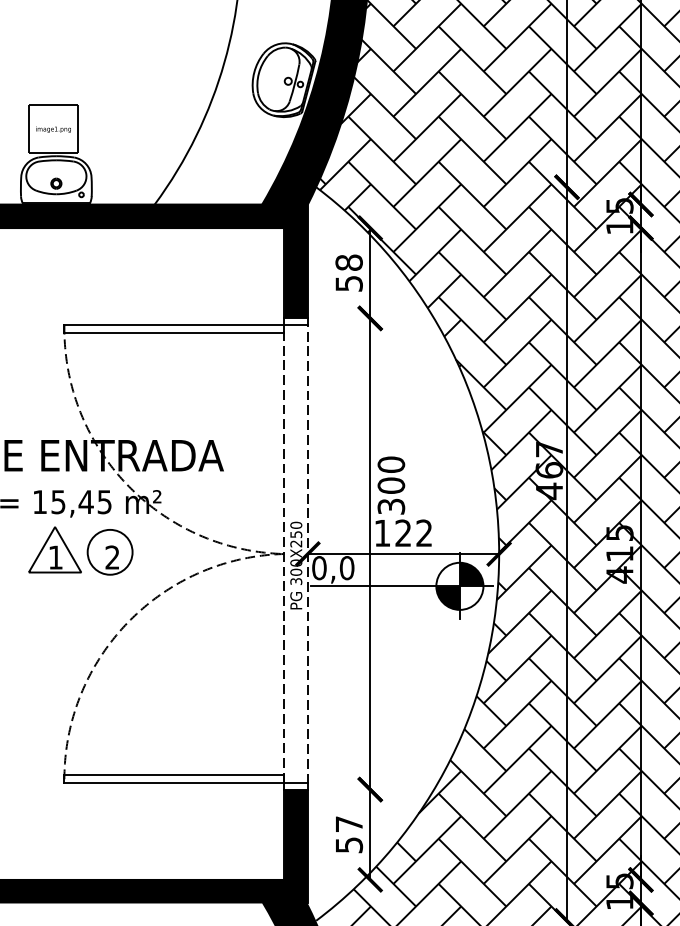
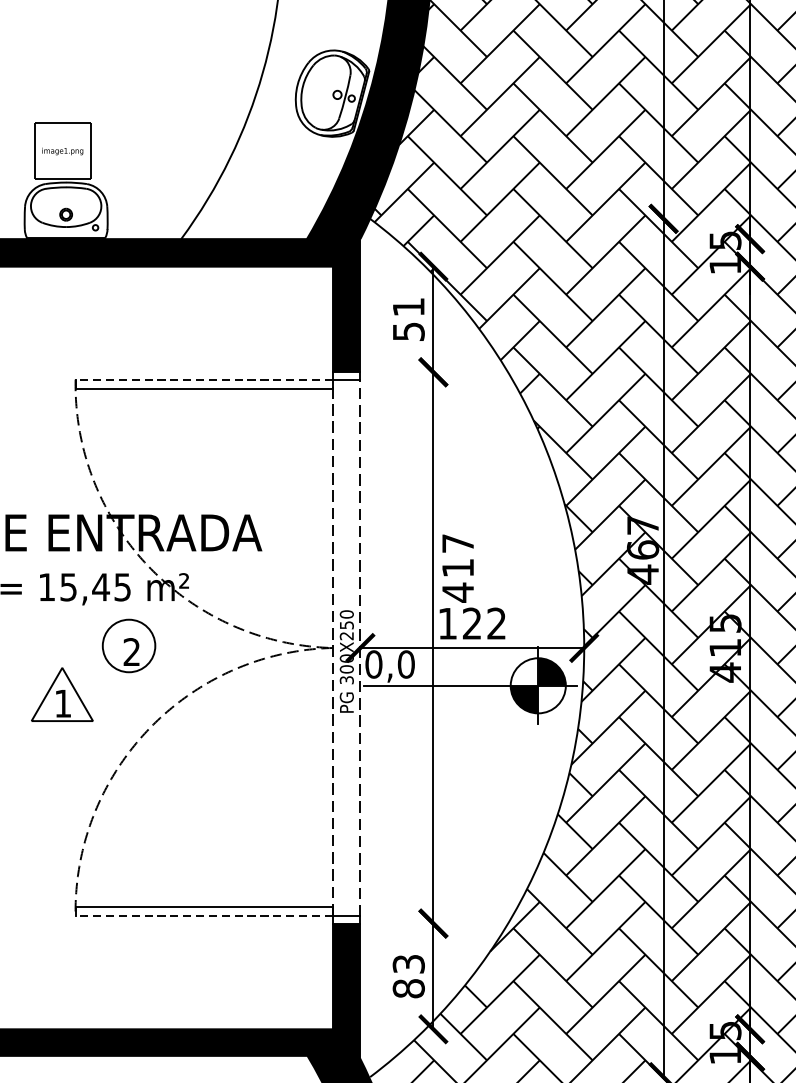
text: (348, 262) -> (407, 306), 58 -> 51
line: (174, 324) -> (204, 379), solid -> dashed
text: (391, 485) -> (458, 567), 300 -> 417
part: (54, 549) -> (61, 694), moved
line: (174, 783) -> (204, 916), solid -> dashed
text: (349, 834) -> (409, 976), 57 -> 83

